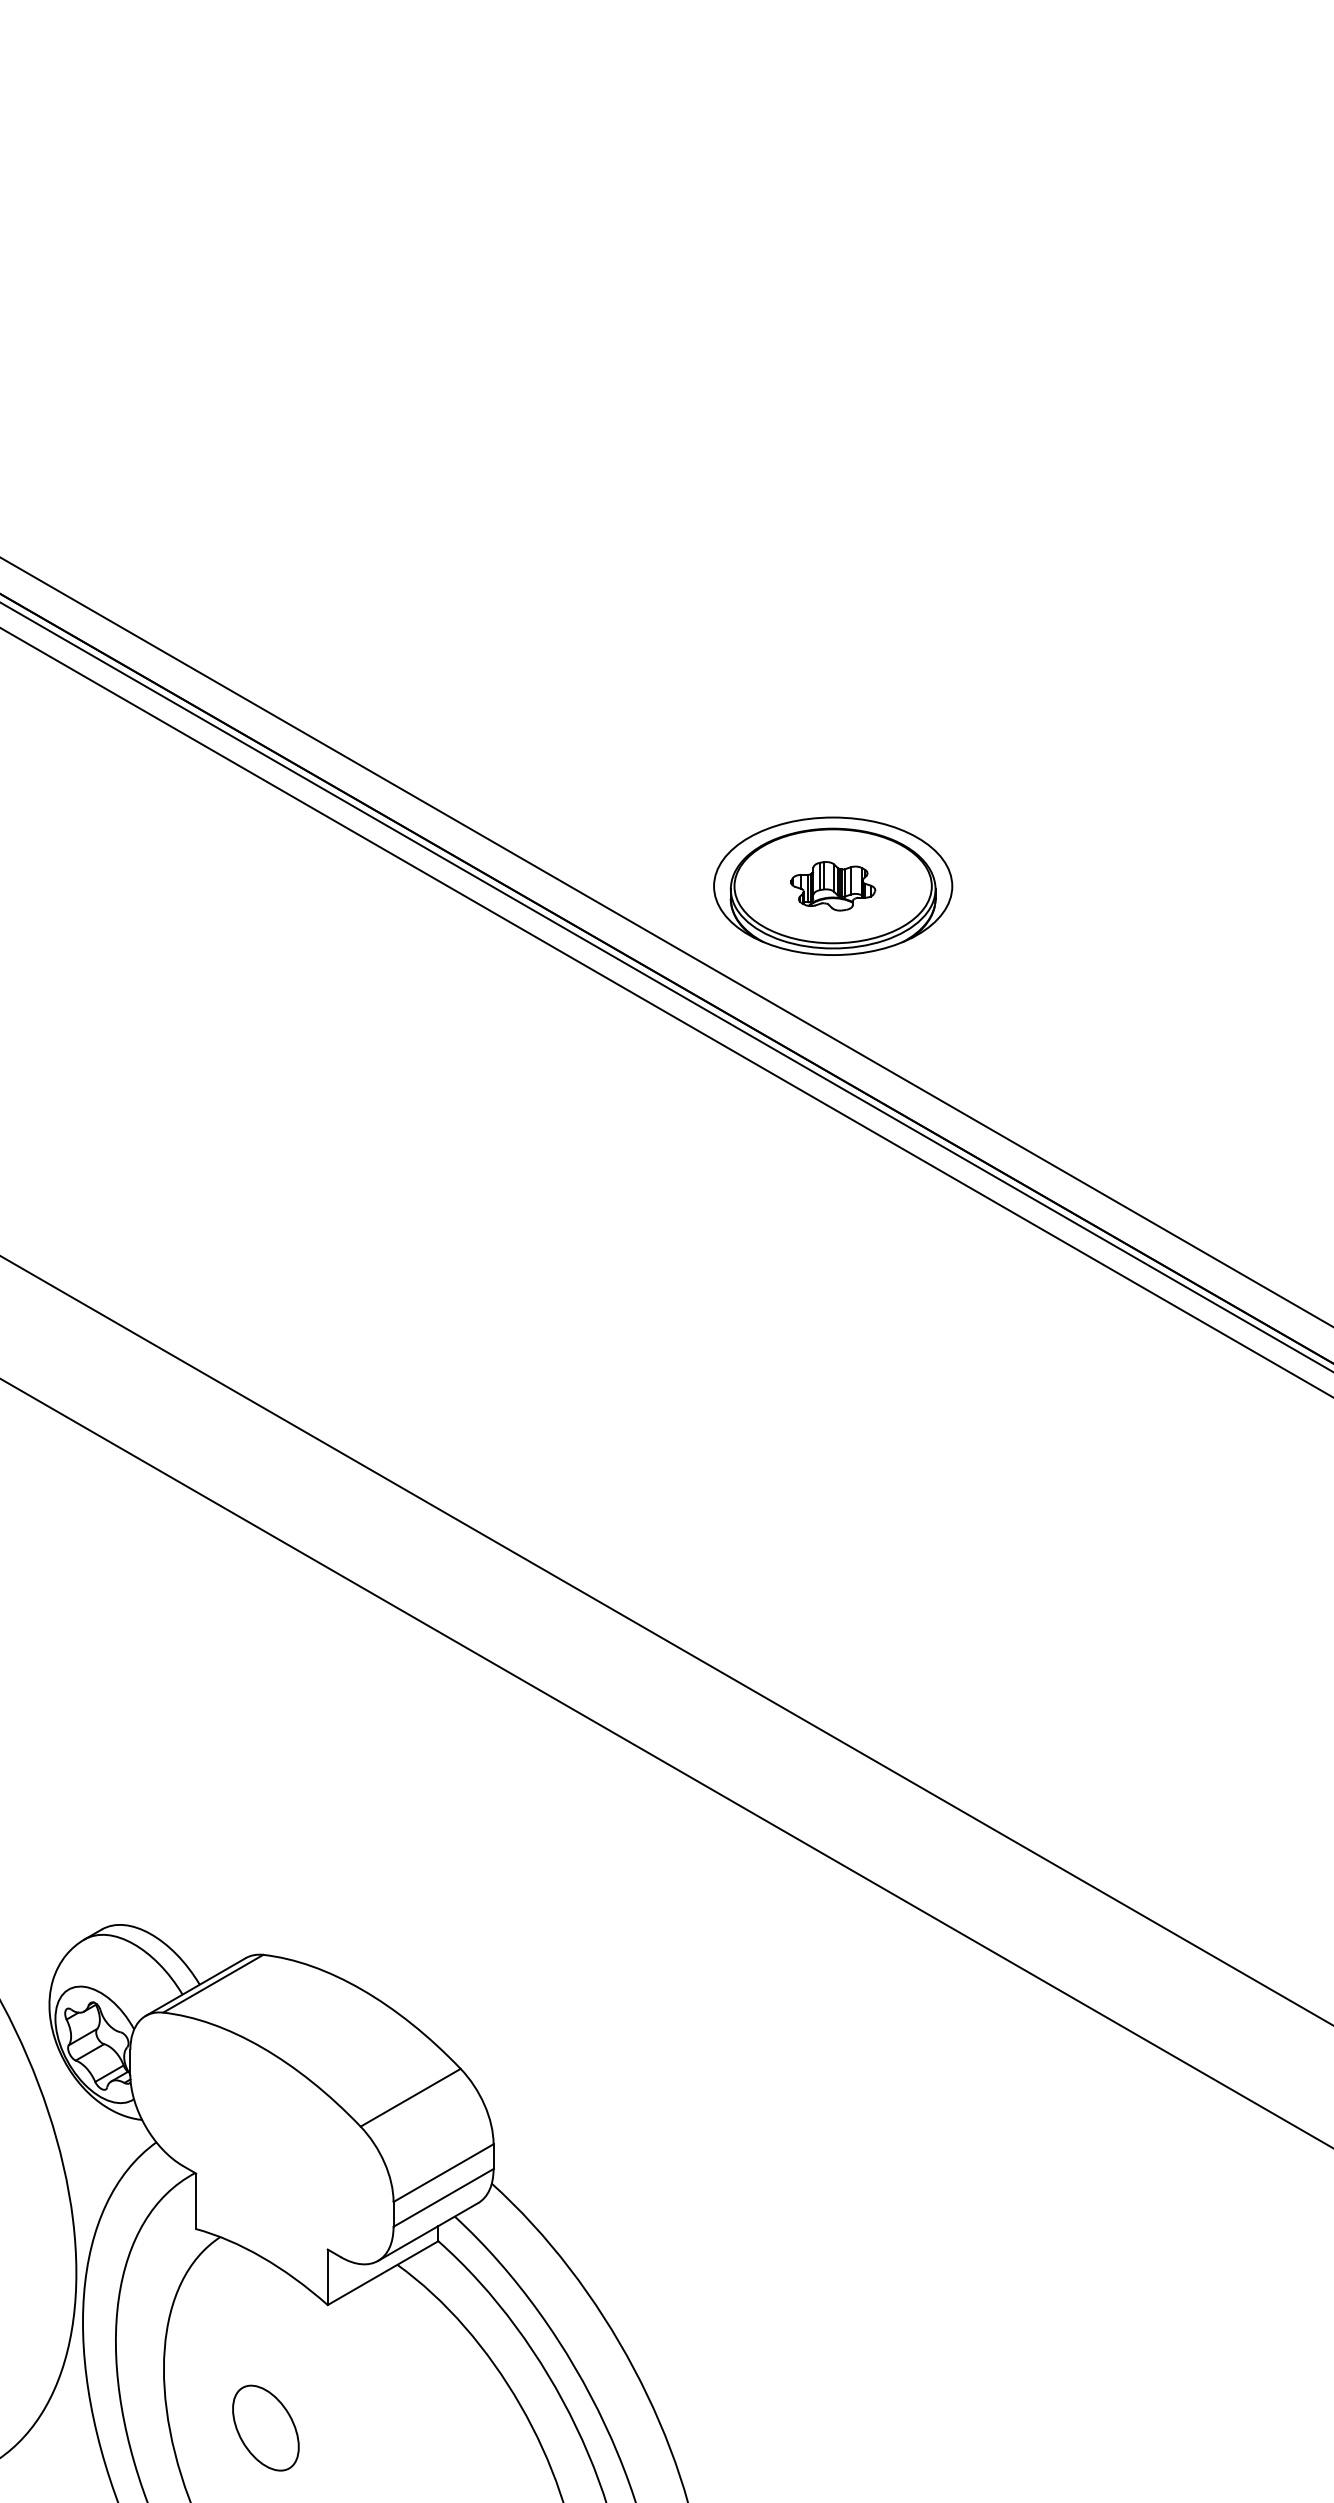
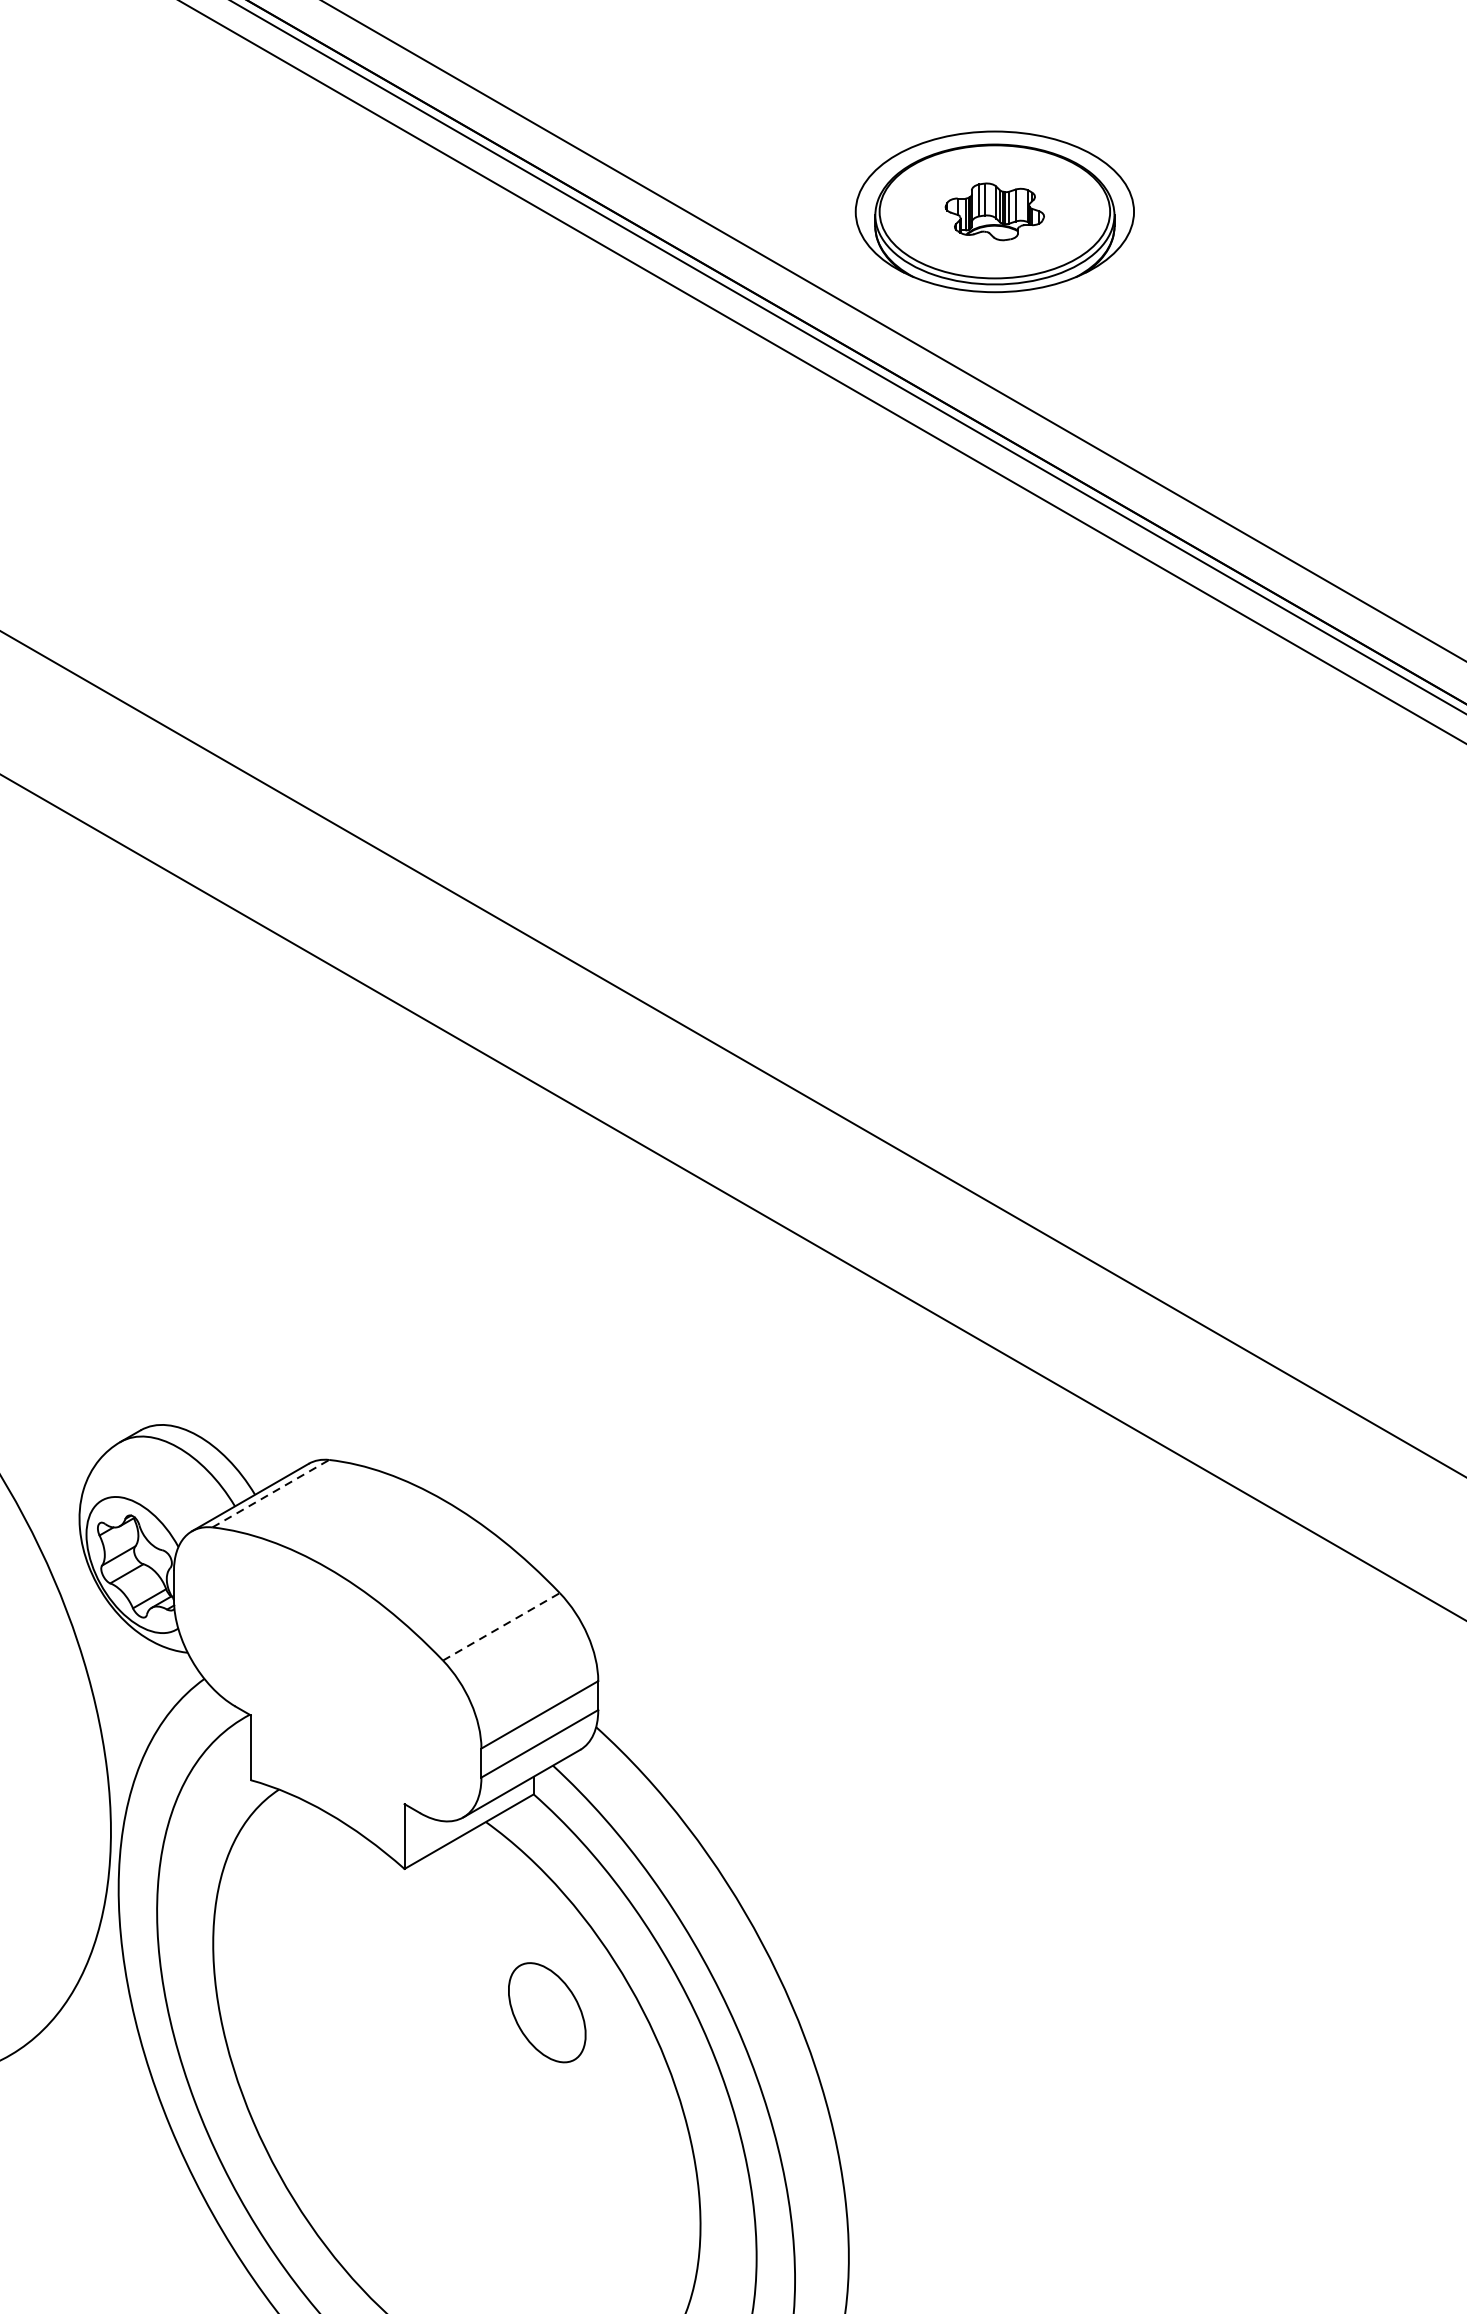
line: (213, 1983) -> (271, 1493), solid -> dashed
line: (410, 2097) -> (501, 1626), solid -> dashed
part: (265, 2427) -> (546, 2011), moved

